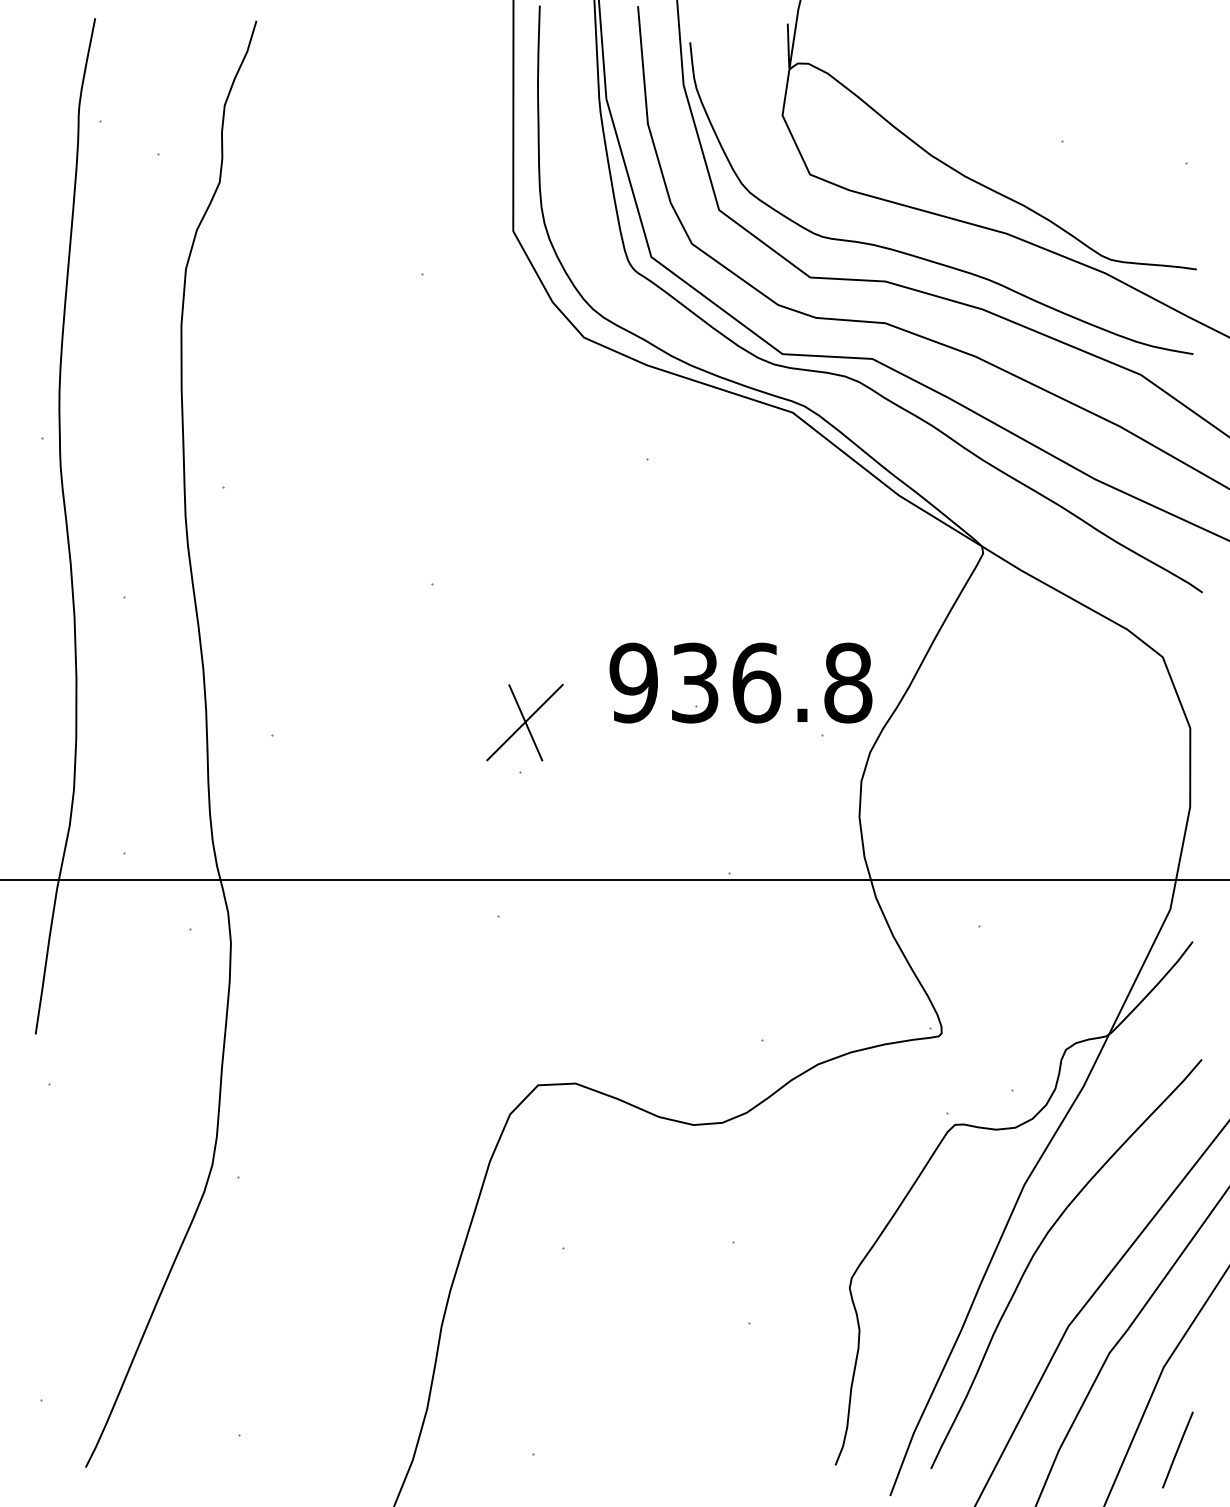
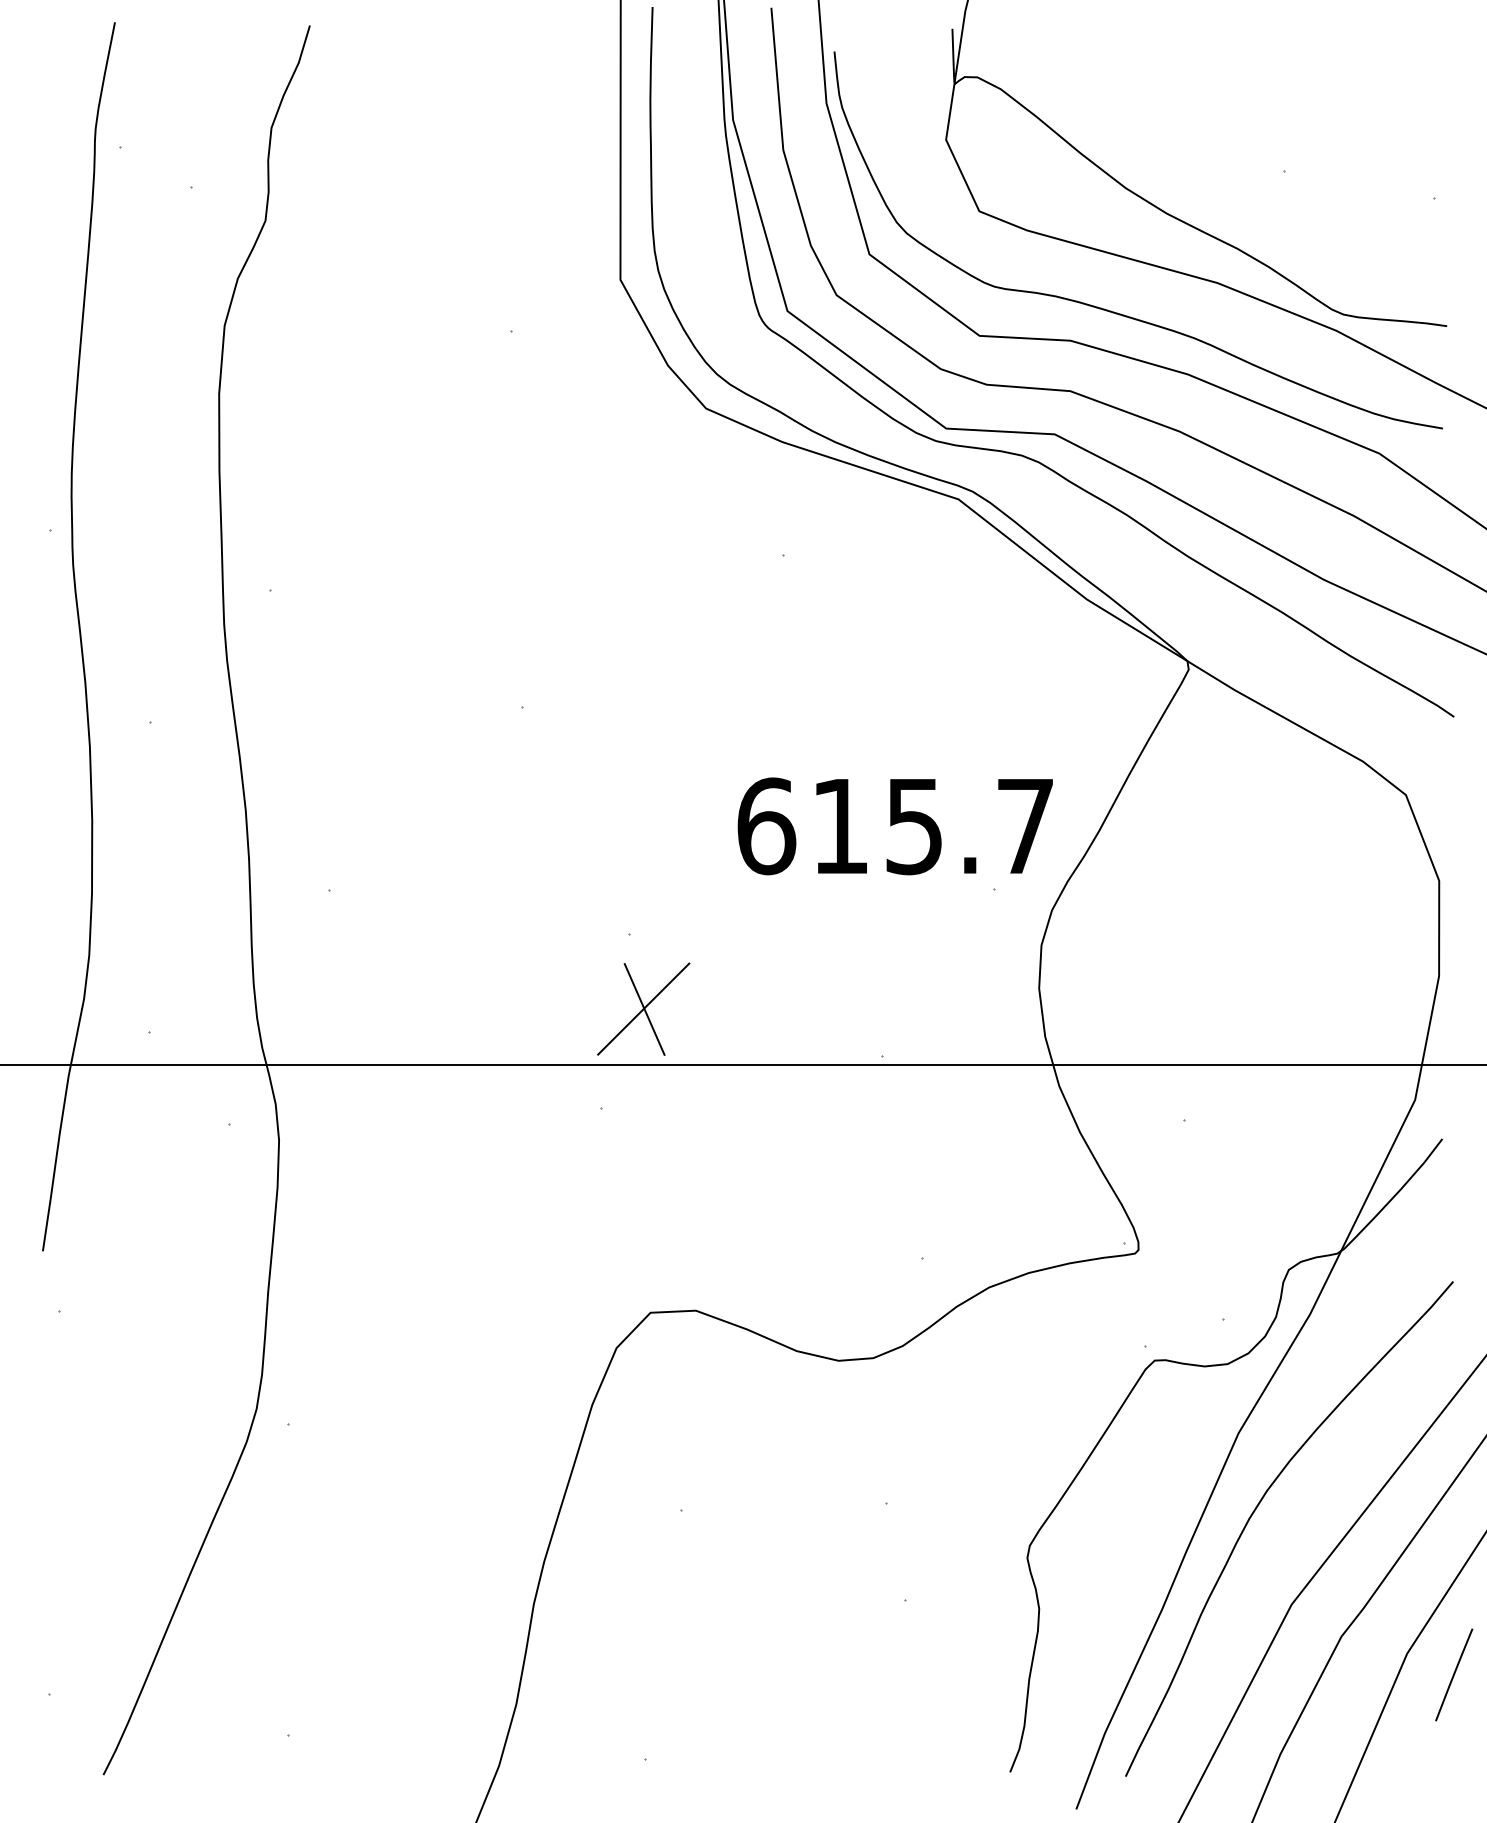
text: (740, 683) -> (895, 826), 936.8 -> 615.7
part: (524, 722) -> (643, 1008), moved
line: (1178, 1449) -> (1454, 1674), moved

